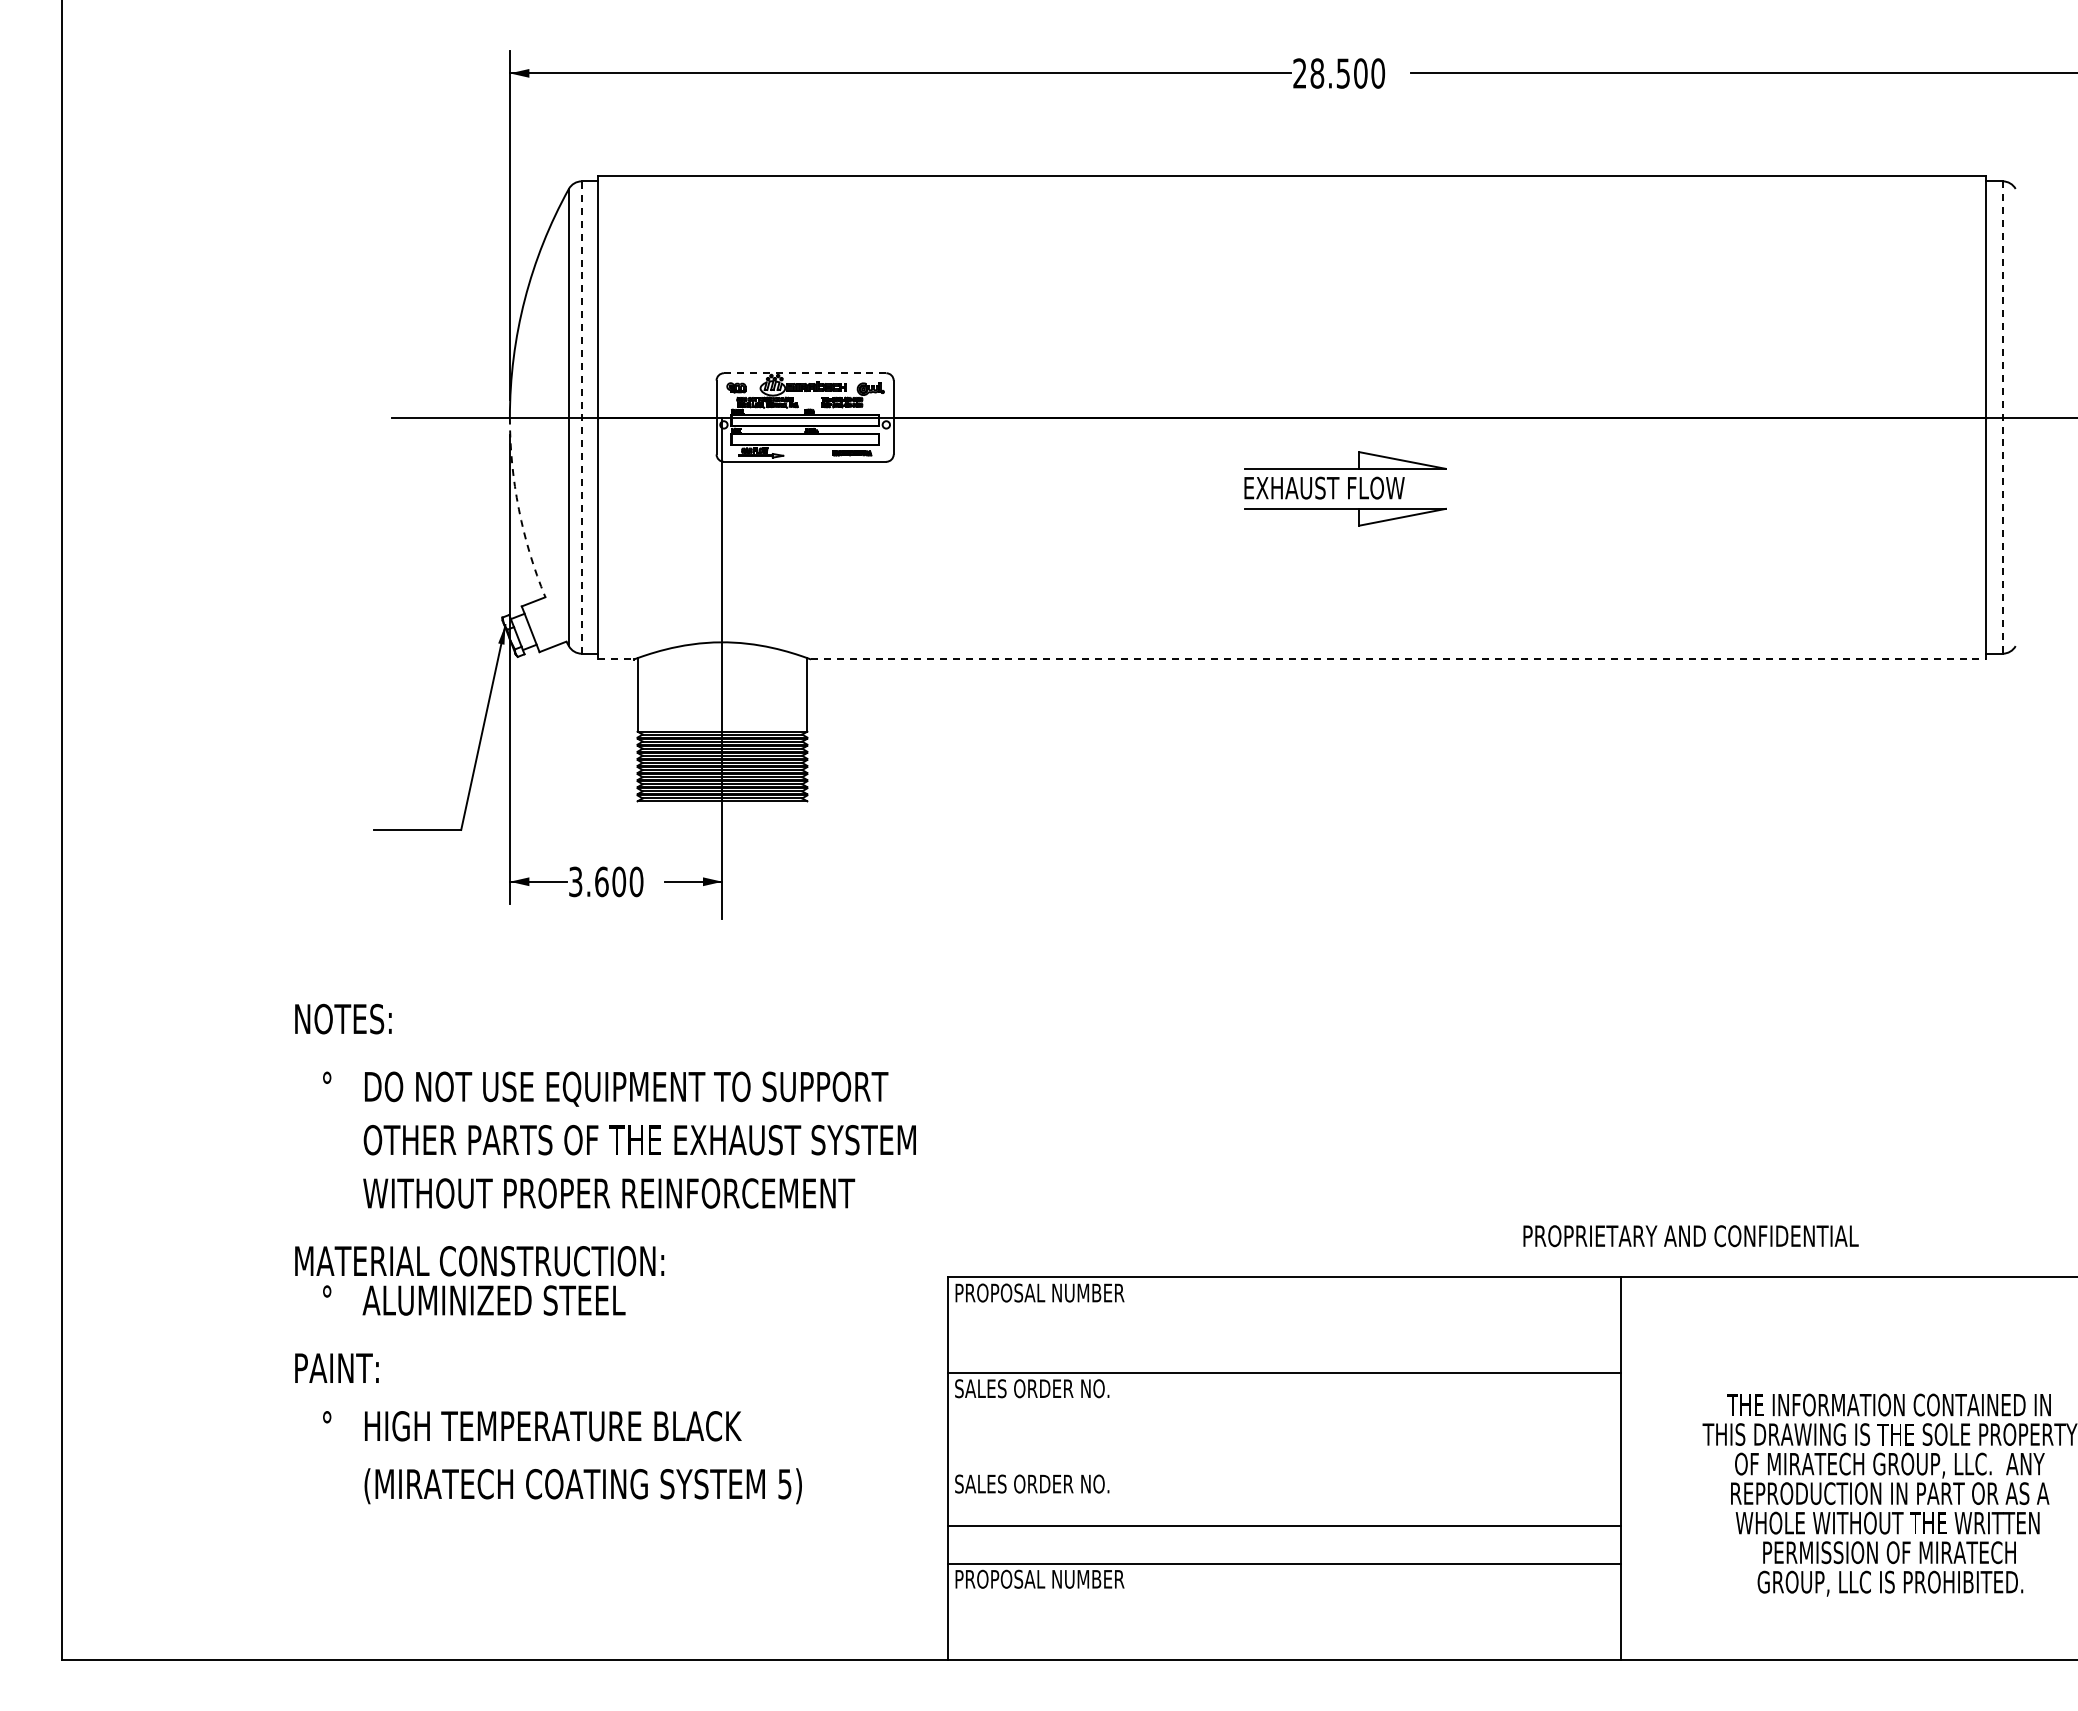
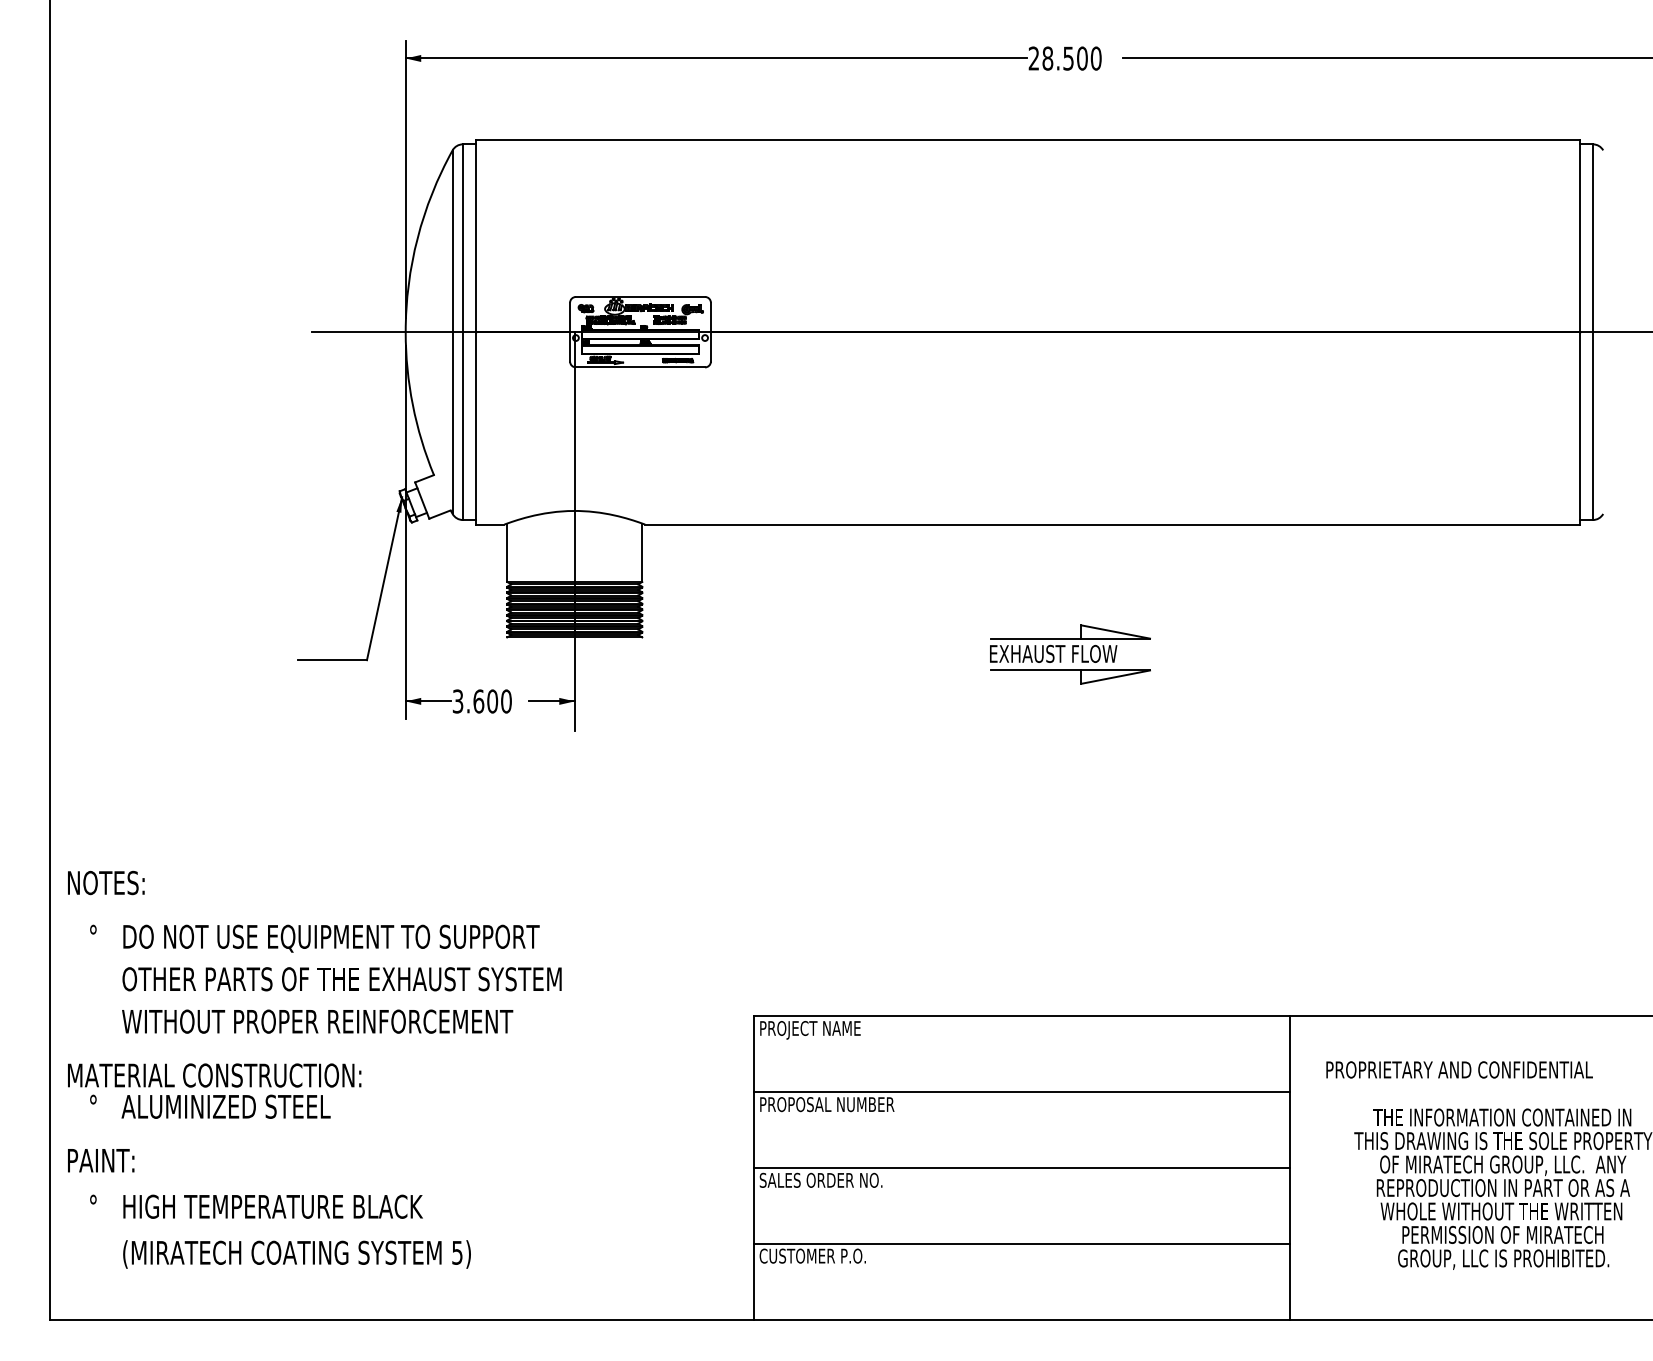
line: (804, 373) -> (640, 297), dashed -> solid
line: (581, 417) -> (462, 332), dashed -> solid
line: (2002, 418) -> (1592, 332), dashed -> solid
part: (1345, 488) -> (1070, 654), moved
arc: (518, 509) -> (412, 405), dashed -> solid
line: (616, 659) -> (490, 524), dashed -> solid
line: (1398, 659) -> (1112, 524), dashed -> solid
text: (1690, 1236) -> (1459, 1070), moved
text: (605, 1253) -> (314, 1069), moved
text: (1056, 1295) -> (840, 1030), PROPOSAL NUMBER -> PROJECT NAME
text: (1039, 1388) -> (826, 1104), SALES ORDER NO. -> PROPOSAL NUMBER
line: (1284, 1526) -> (1021, 1168), moved
text: (1039, 1578) -> (826, 1255), PROPOSAL NUMBER -> CUSTOMER P.O.

